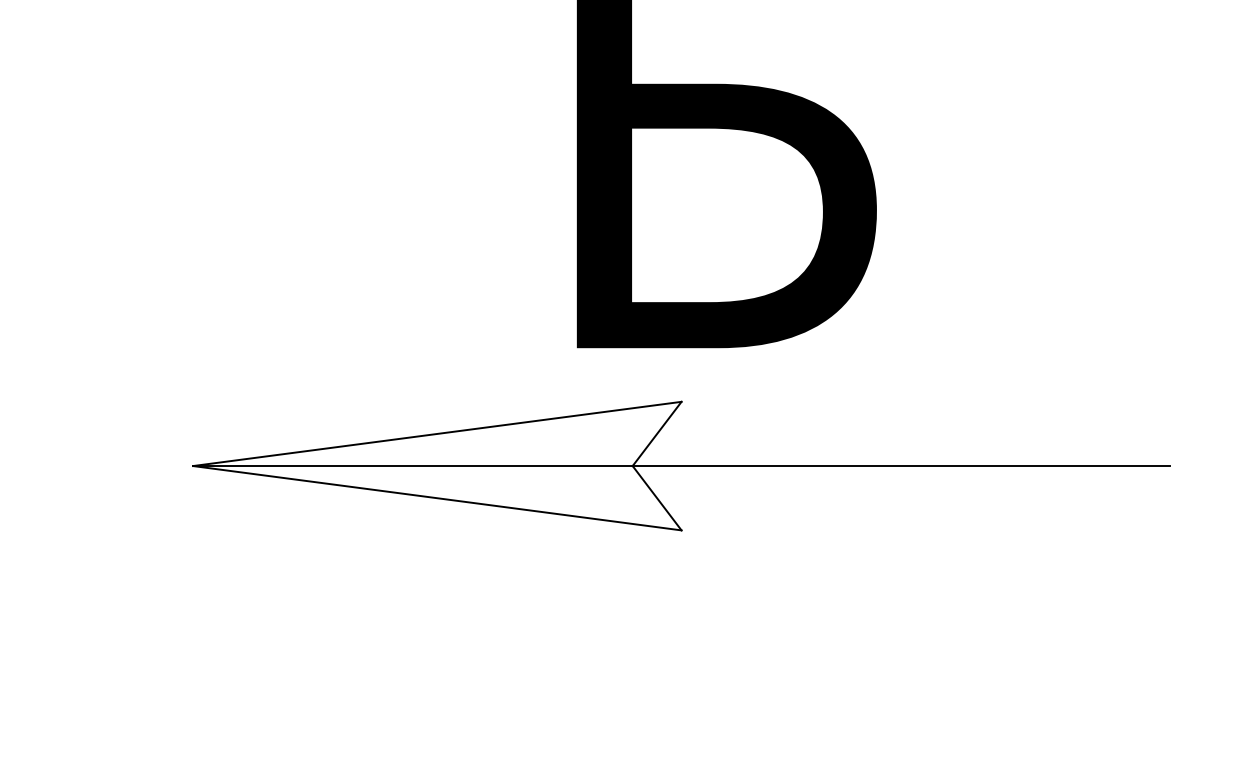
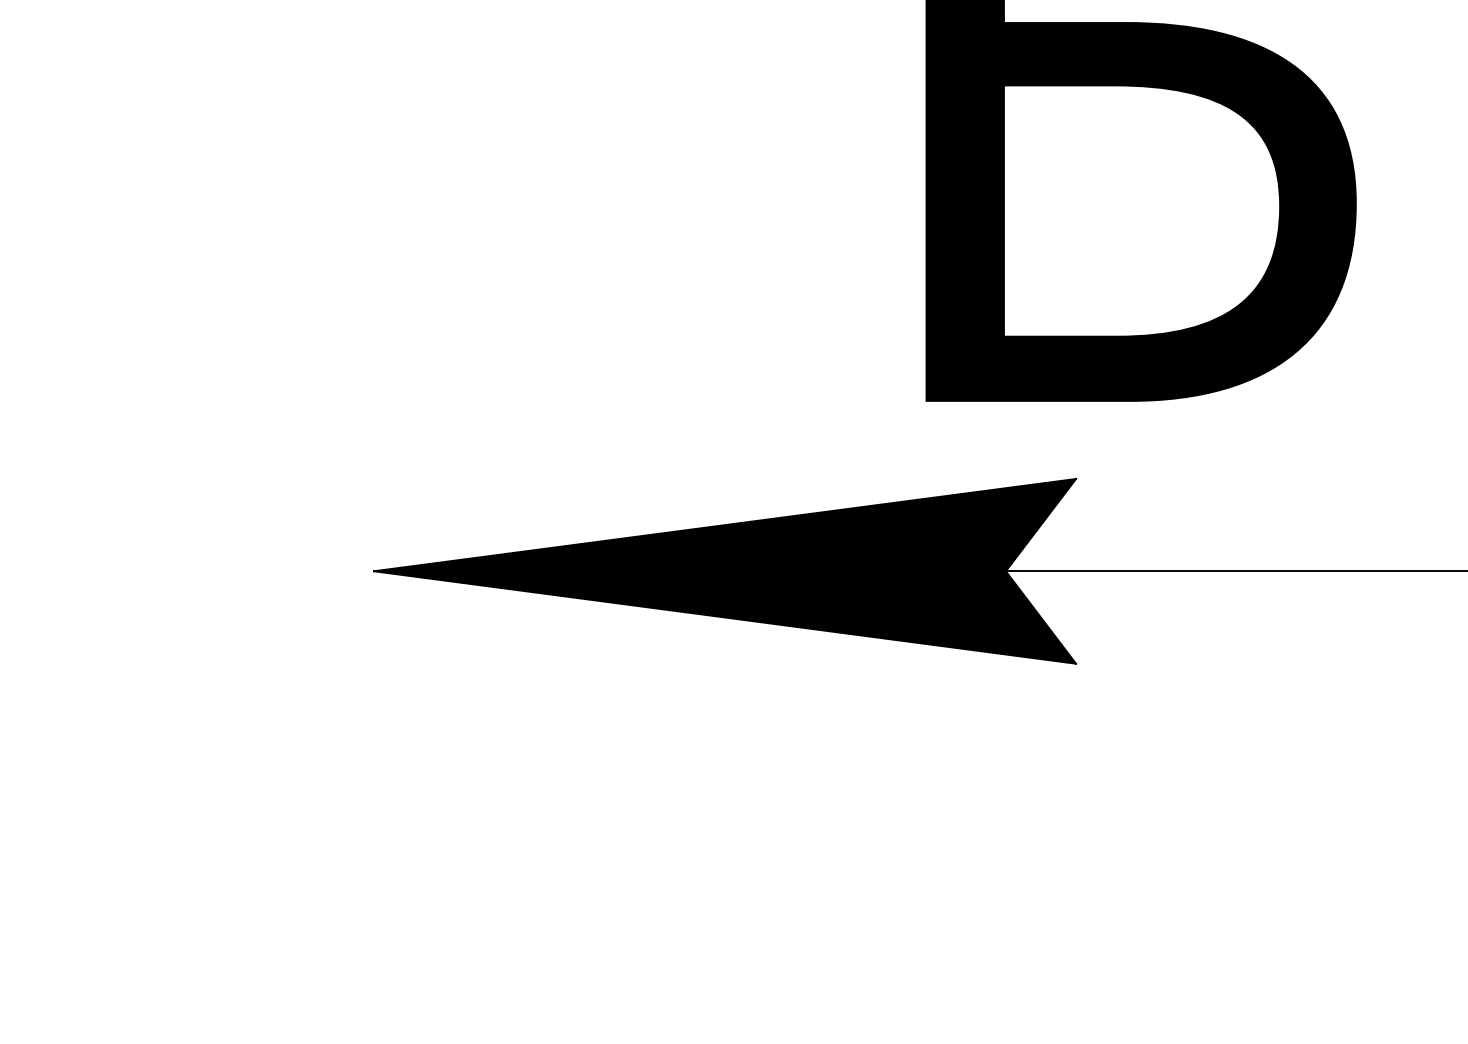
fill: (437, 465) -> (725, 570), added

